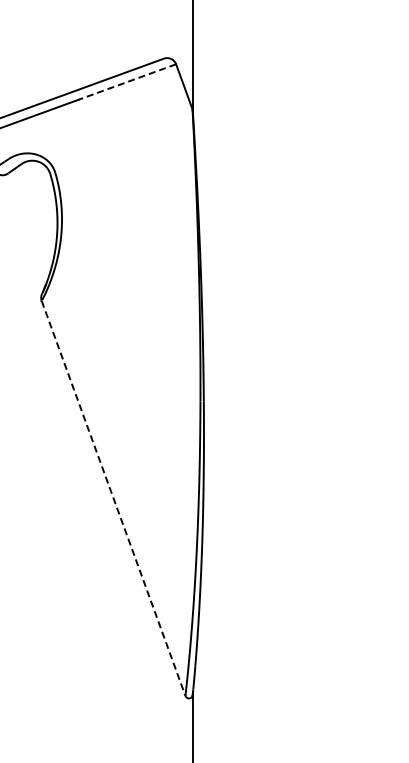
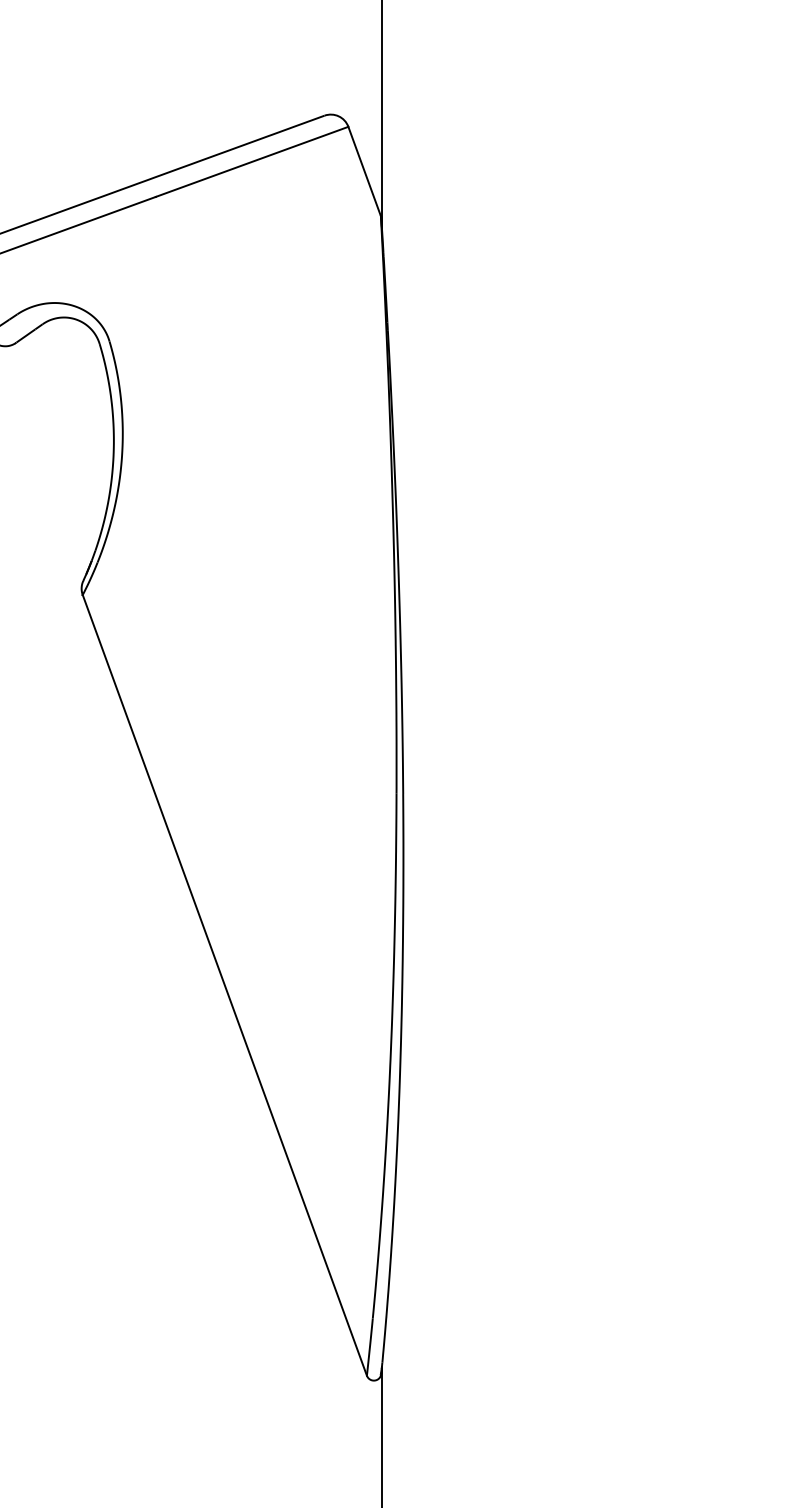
line: (127, 82) -> (252, 162), dashed -> solid
line: (113, 498) -> (224, 985), dashed -> solid

